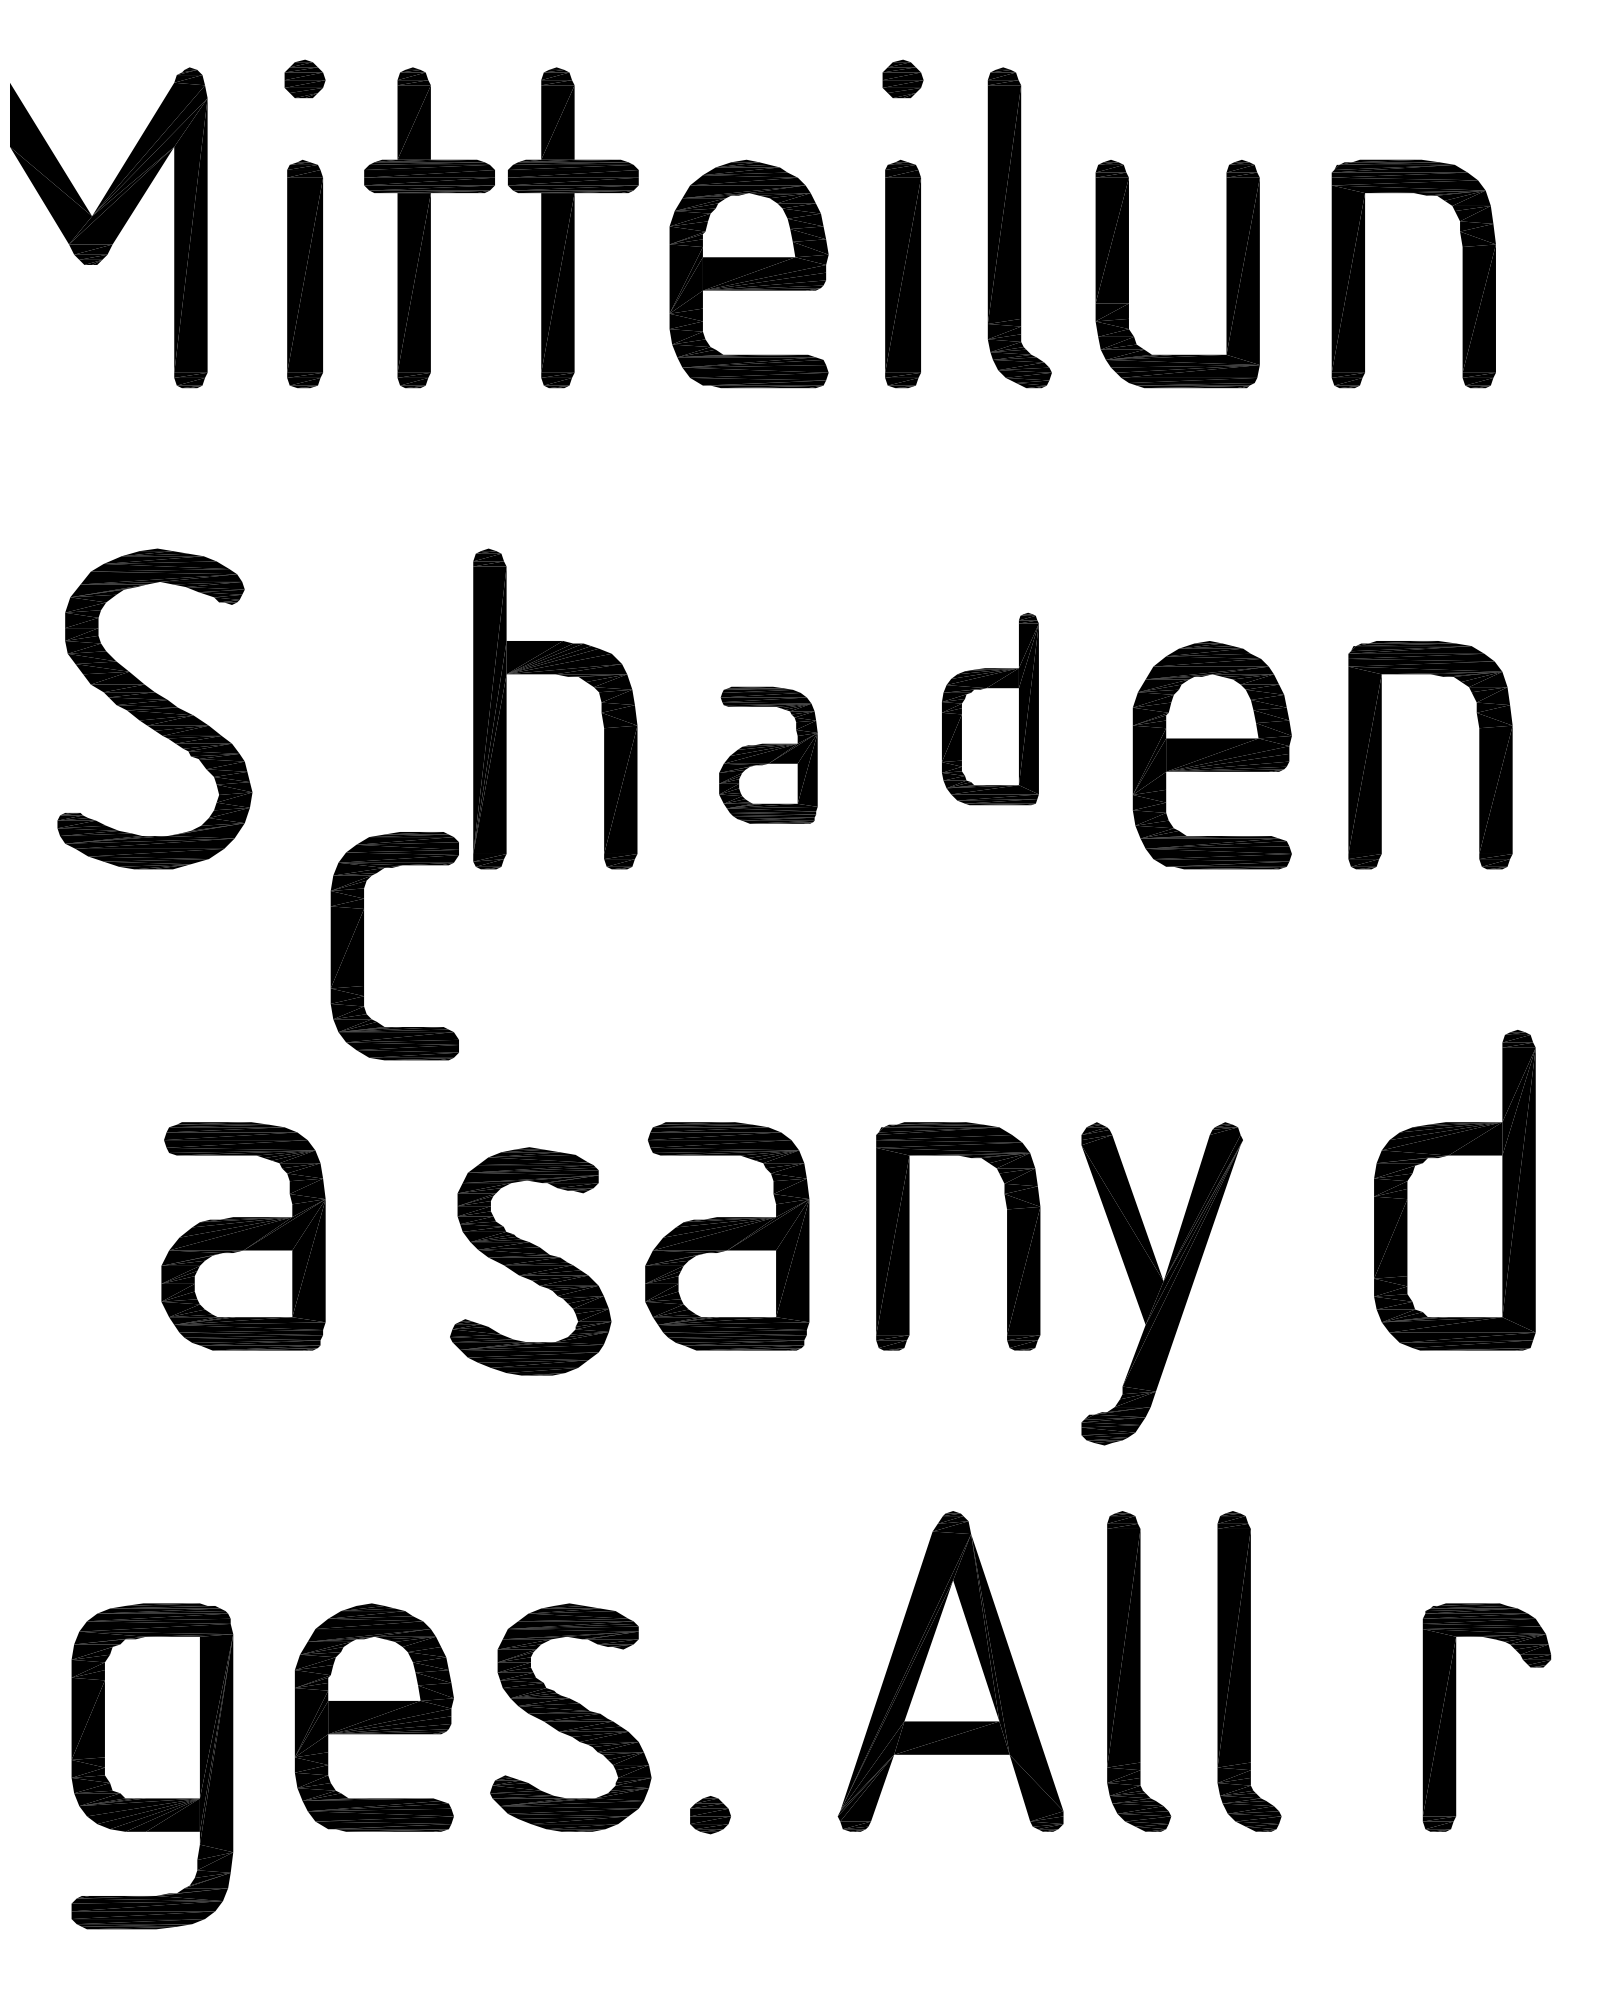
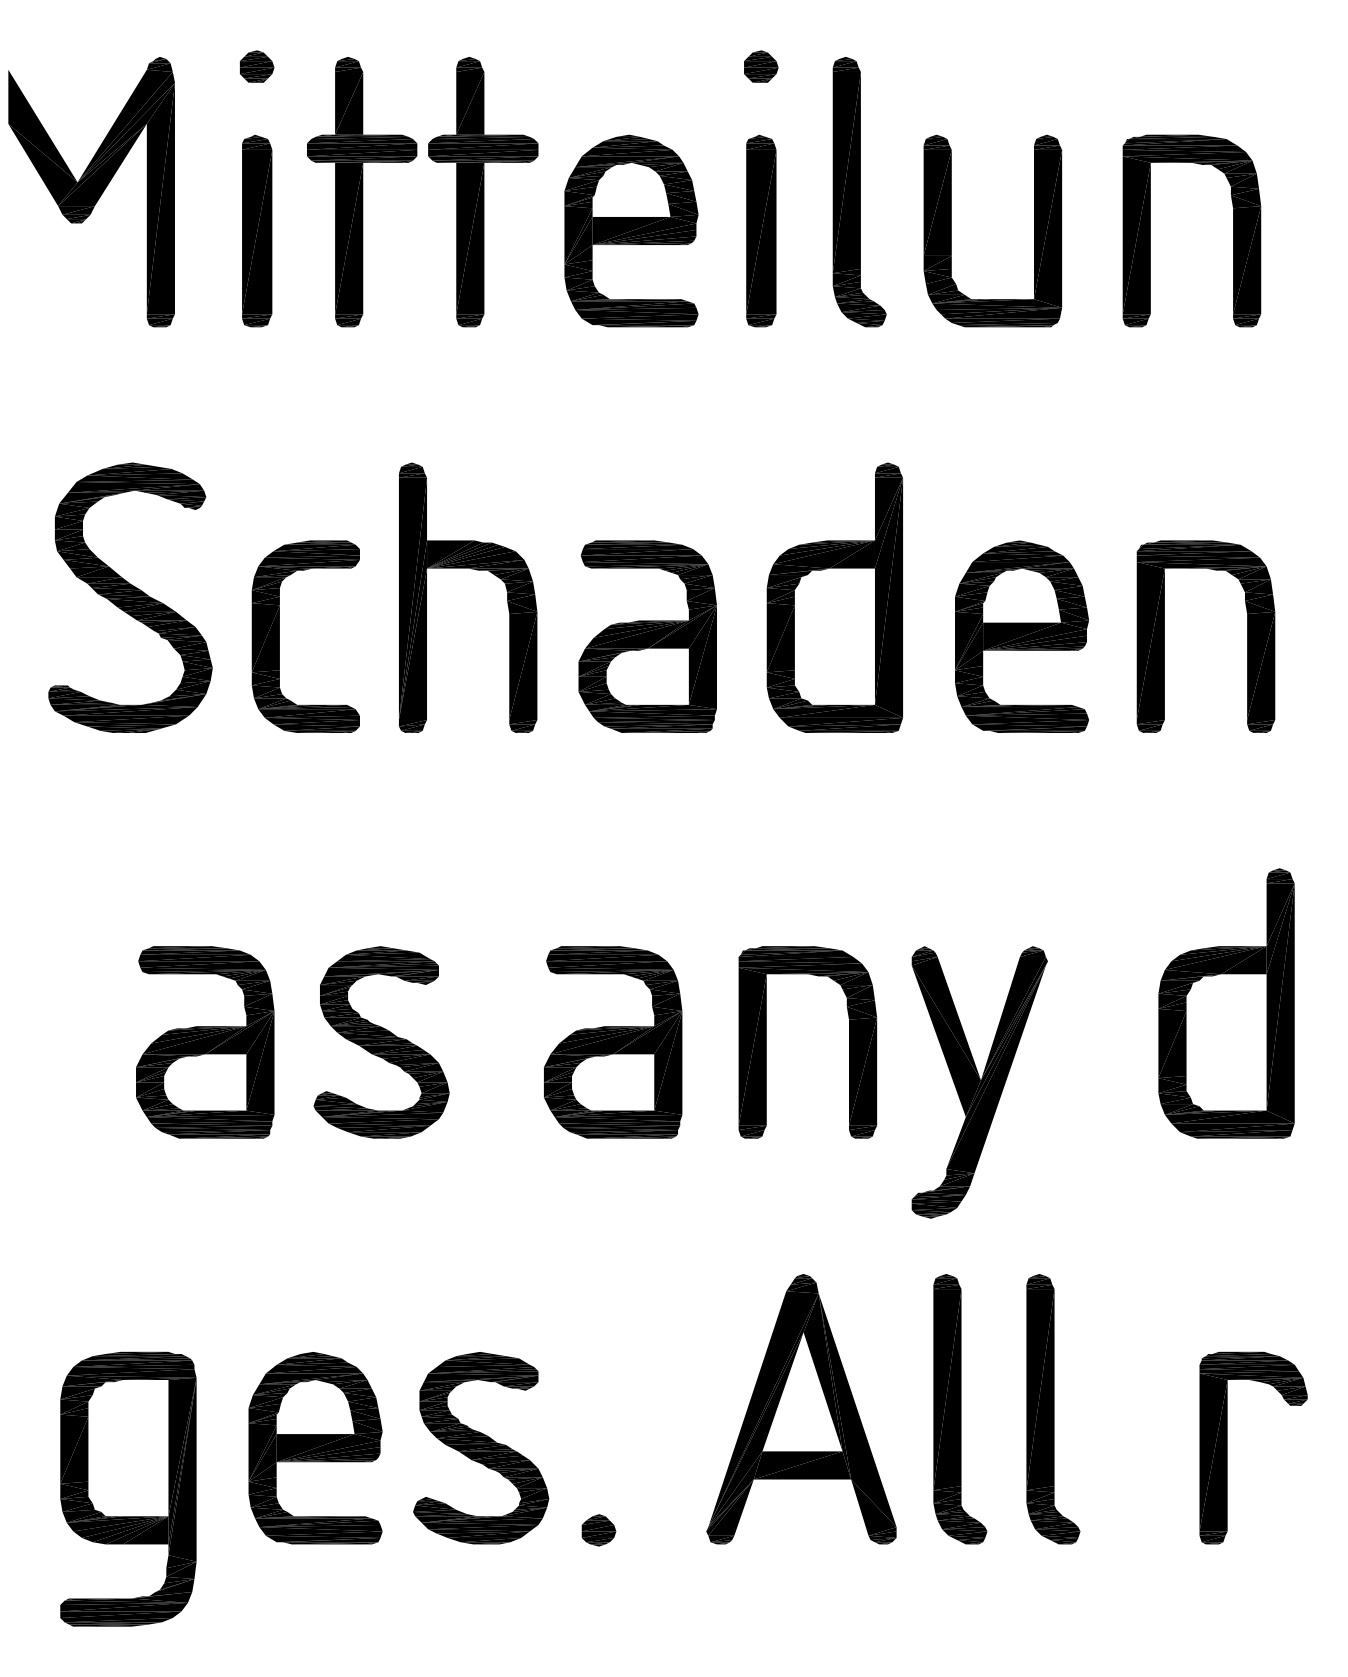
part: (990, 708) -> (835, 597), size x1.67
part: (768, 755) -> (647, 636), size x1.67
part: (363, 946) -> (279, 636), moved
part: (530, 1261) -> (381, 1042), moved

